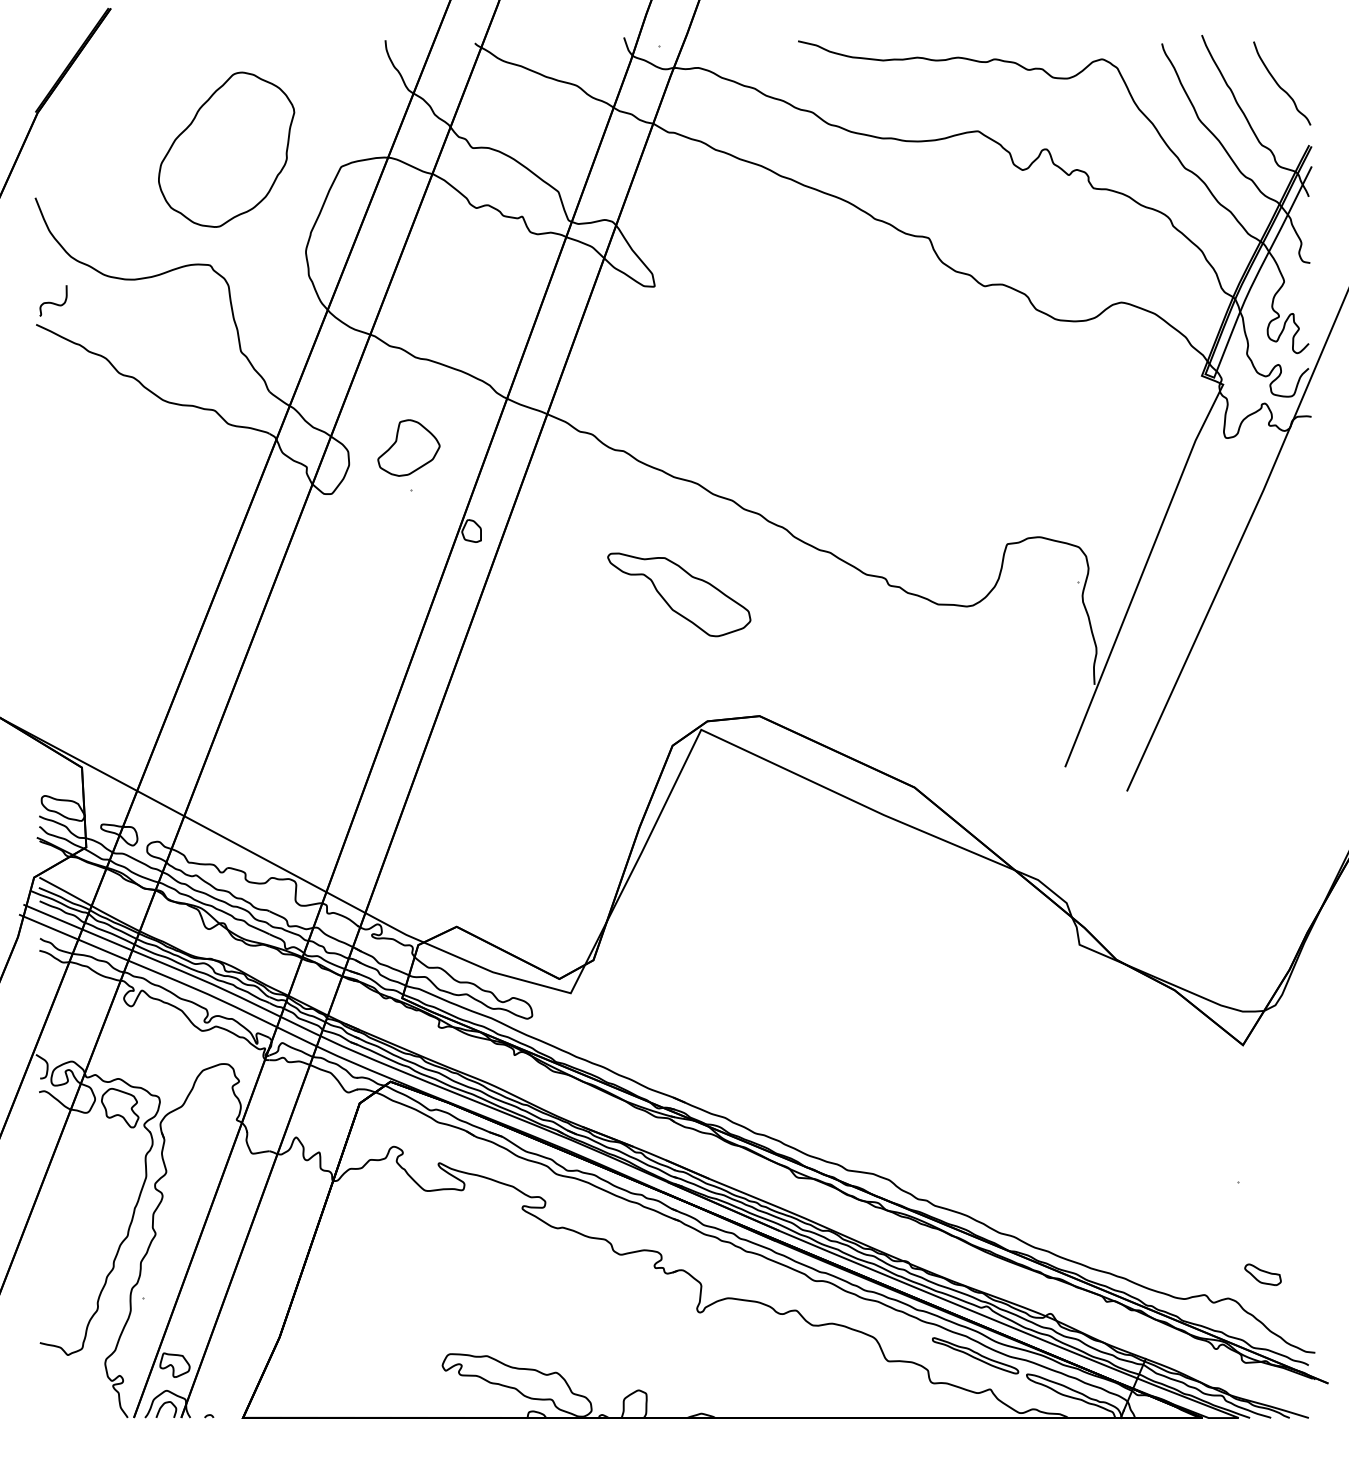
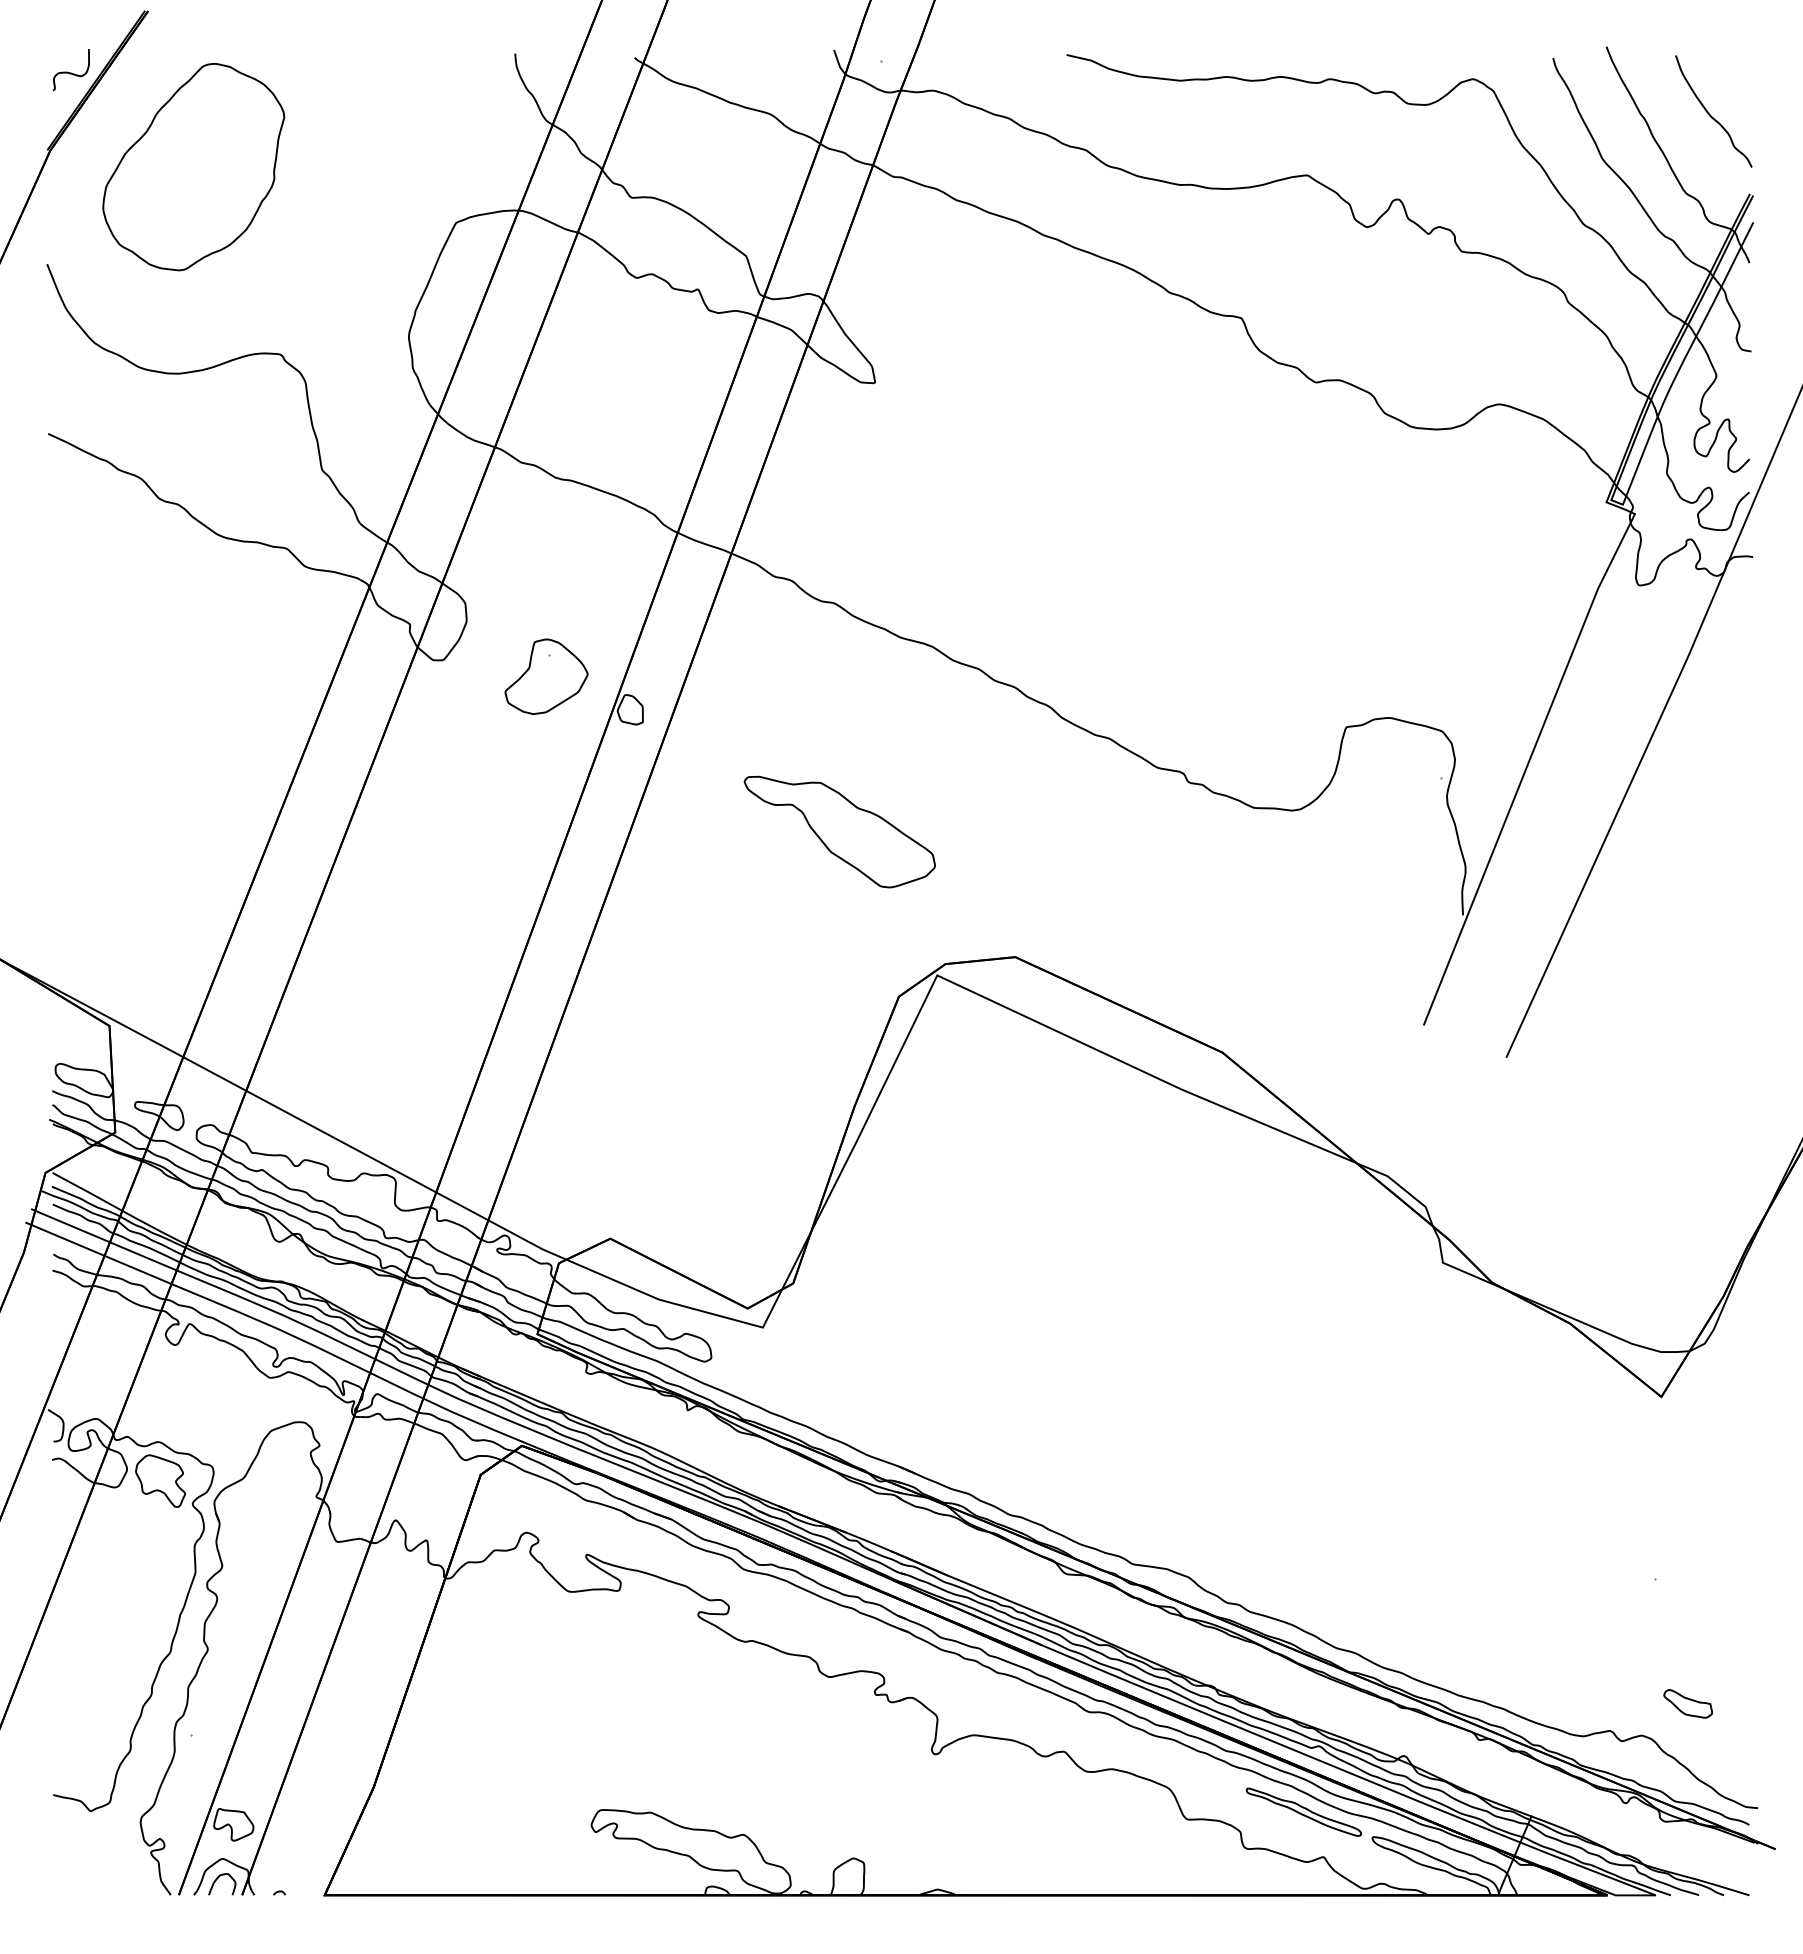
part: (226, 150) -> (193, 167), moved
curve: (52, 302) -> (70, 72), moved
part: (408, 447) -> (546, 676), moved
part: (678, 594) -> (839, 831), moved

